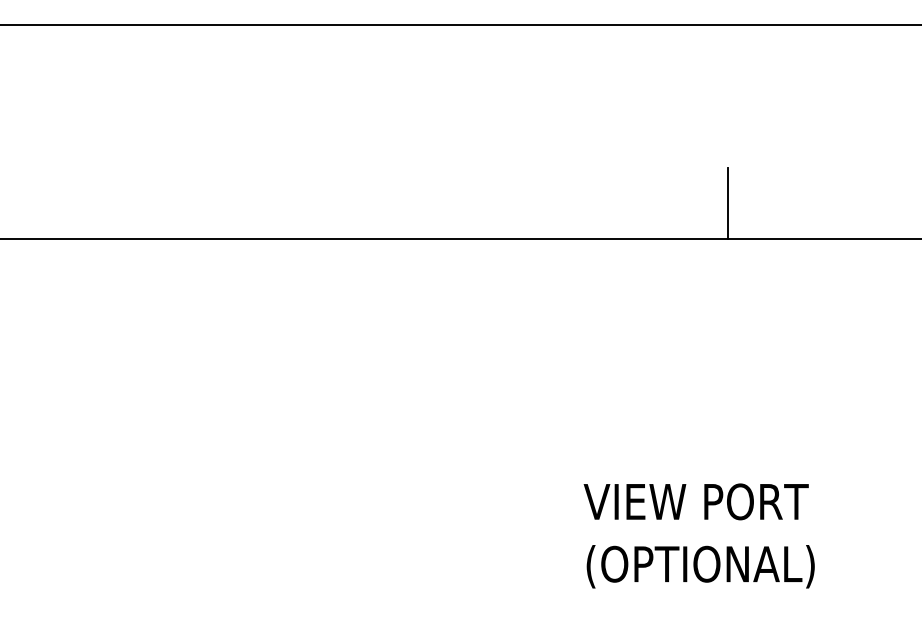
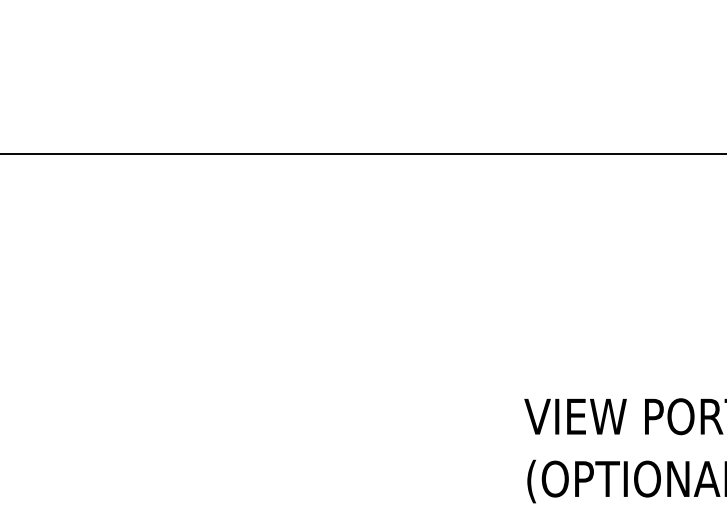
line: (728, 202) -> (669, 117), removed

